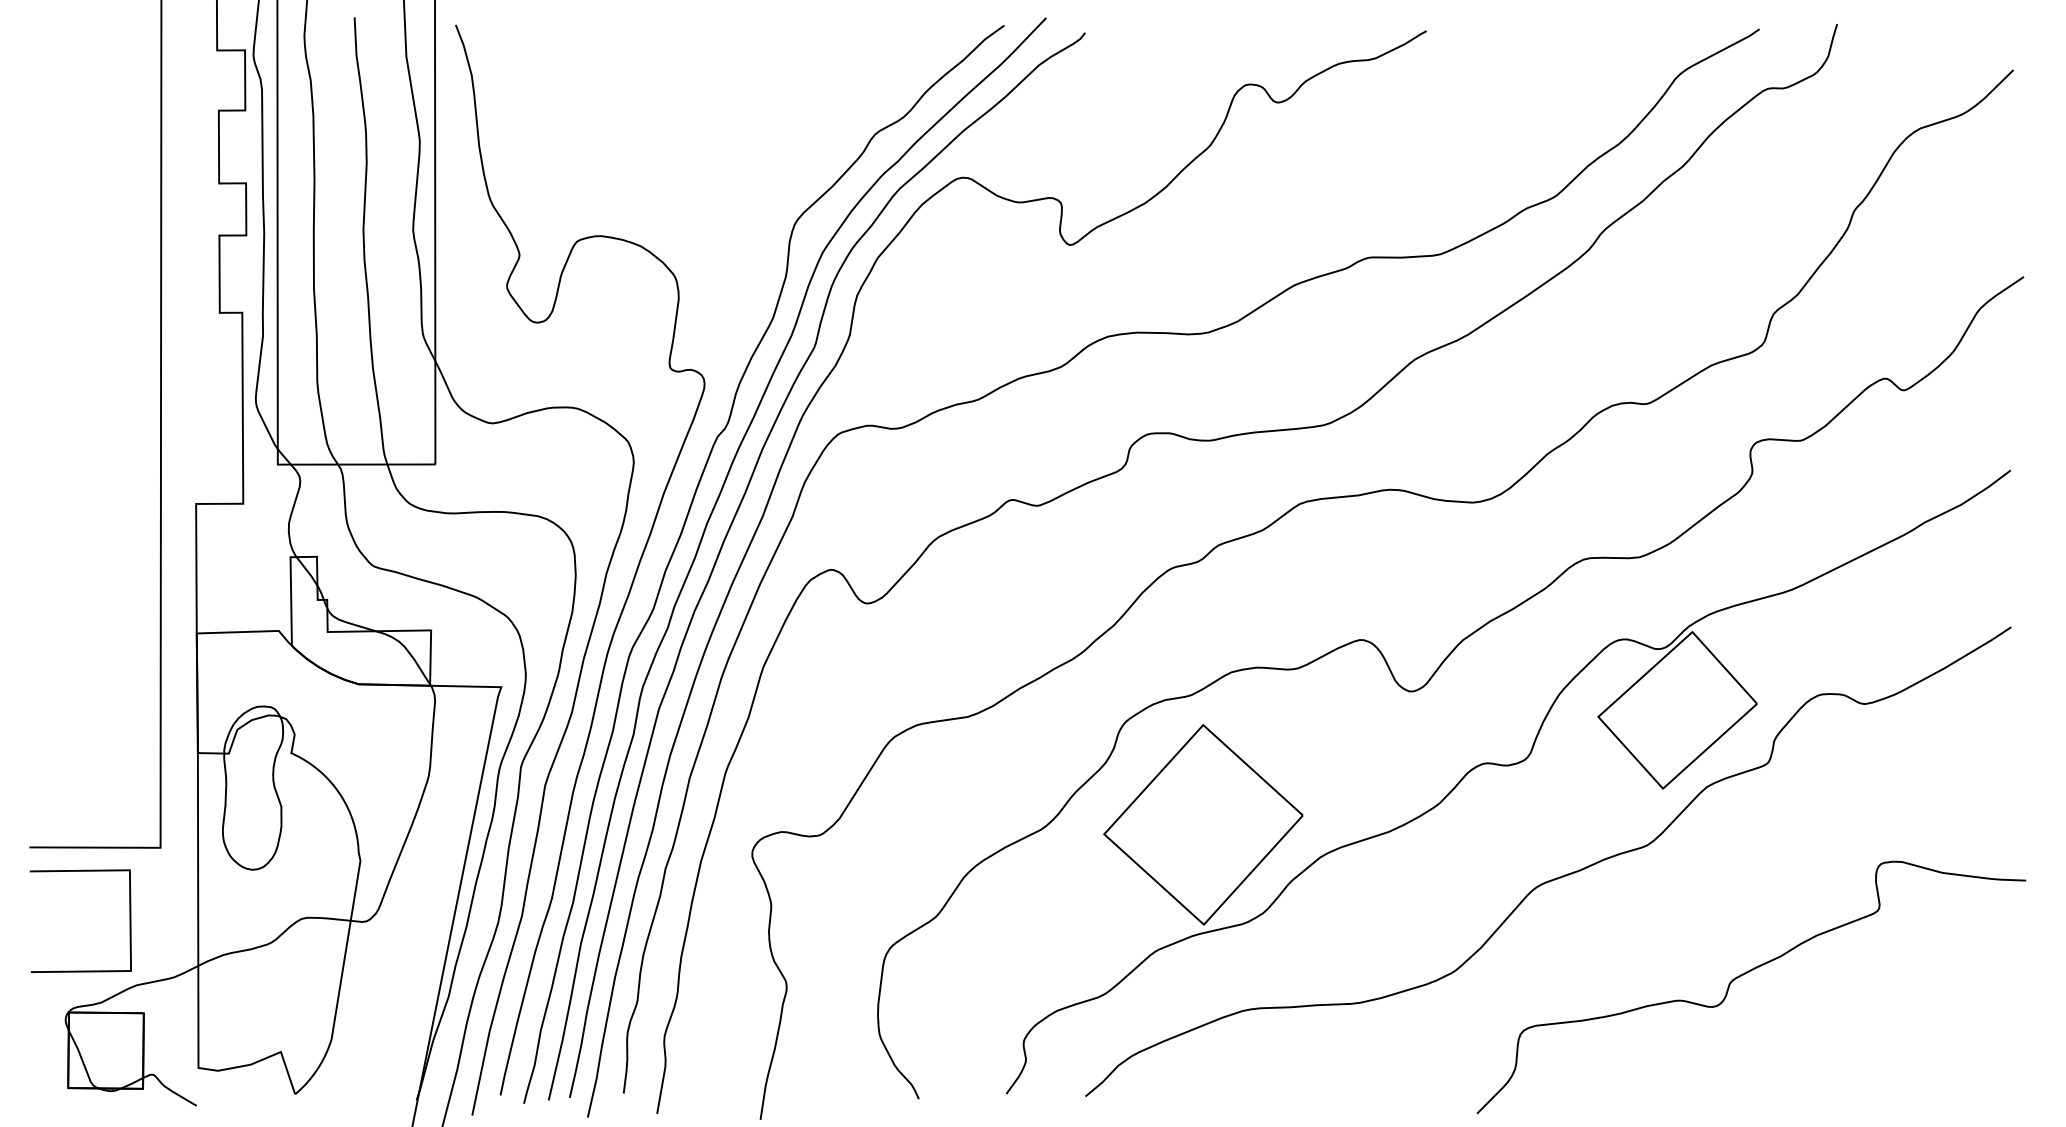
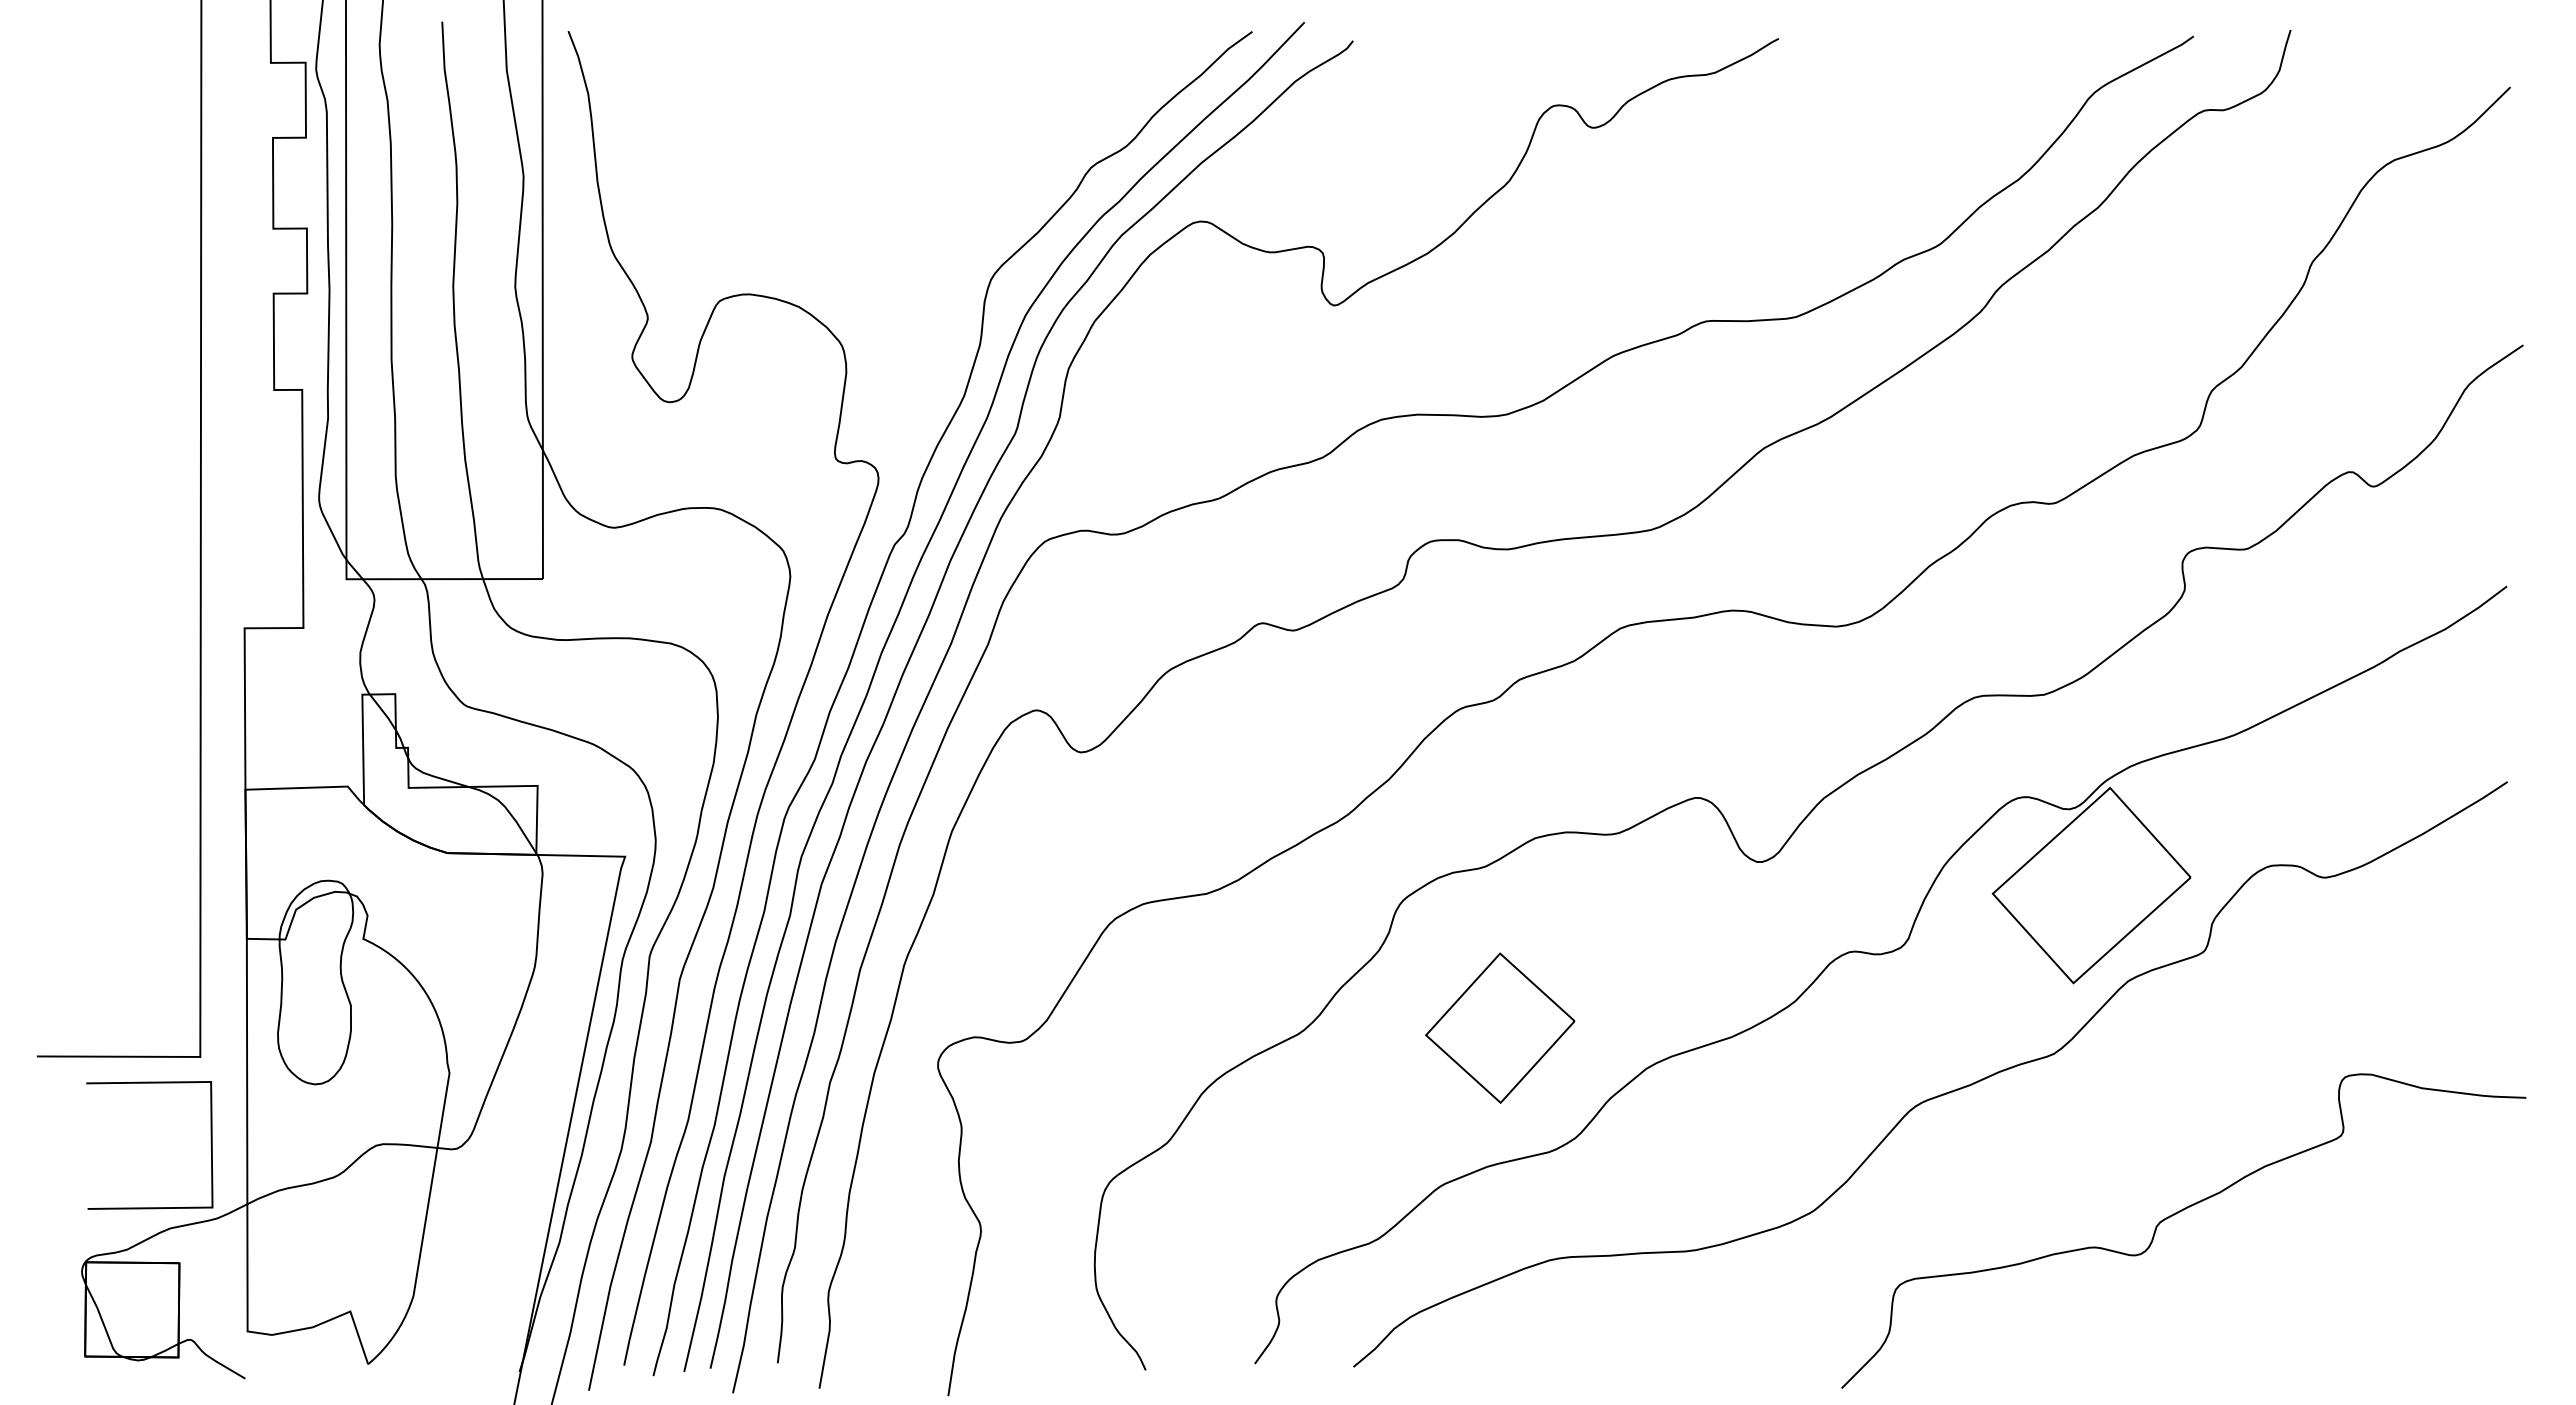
part: (1202, 824) -> (1499, 1027), size x0.6
line: (129, 921) -> (210, 1145), moved

